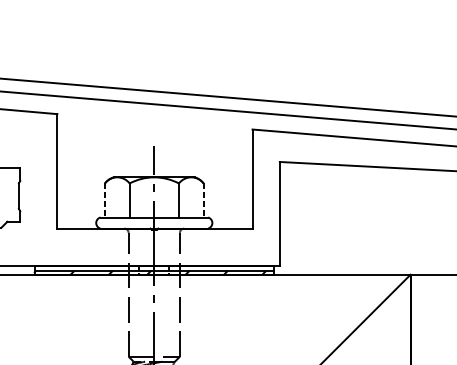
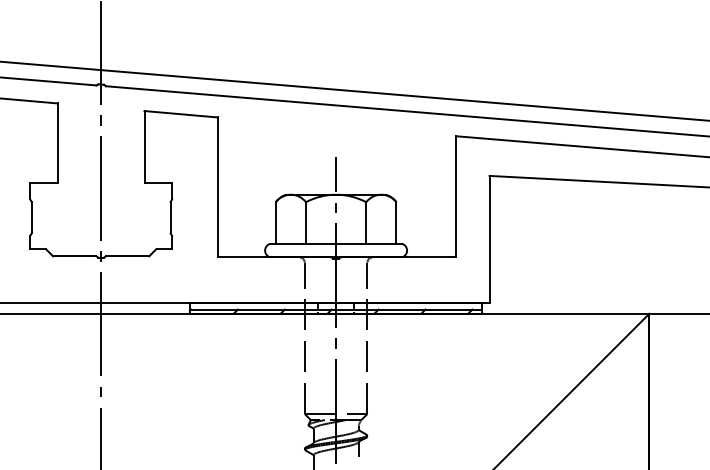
line: (104, 200) -> (275, 223), dashed -> solid
line: (203, 200) -> (396, 223), dashed -> solid

